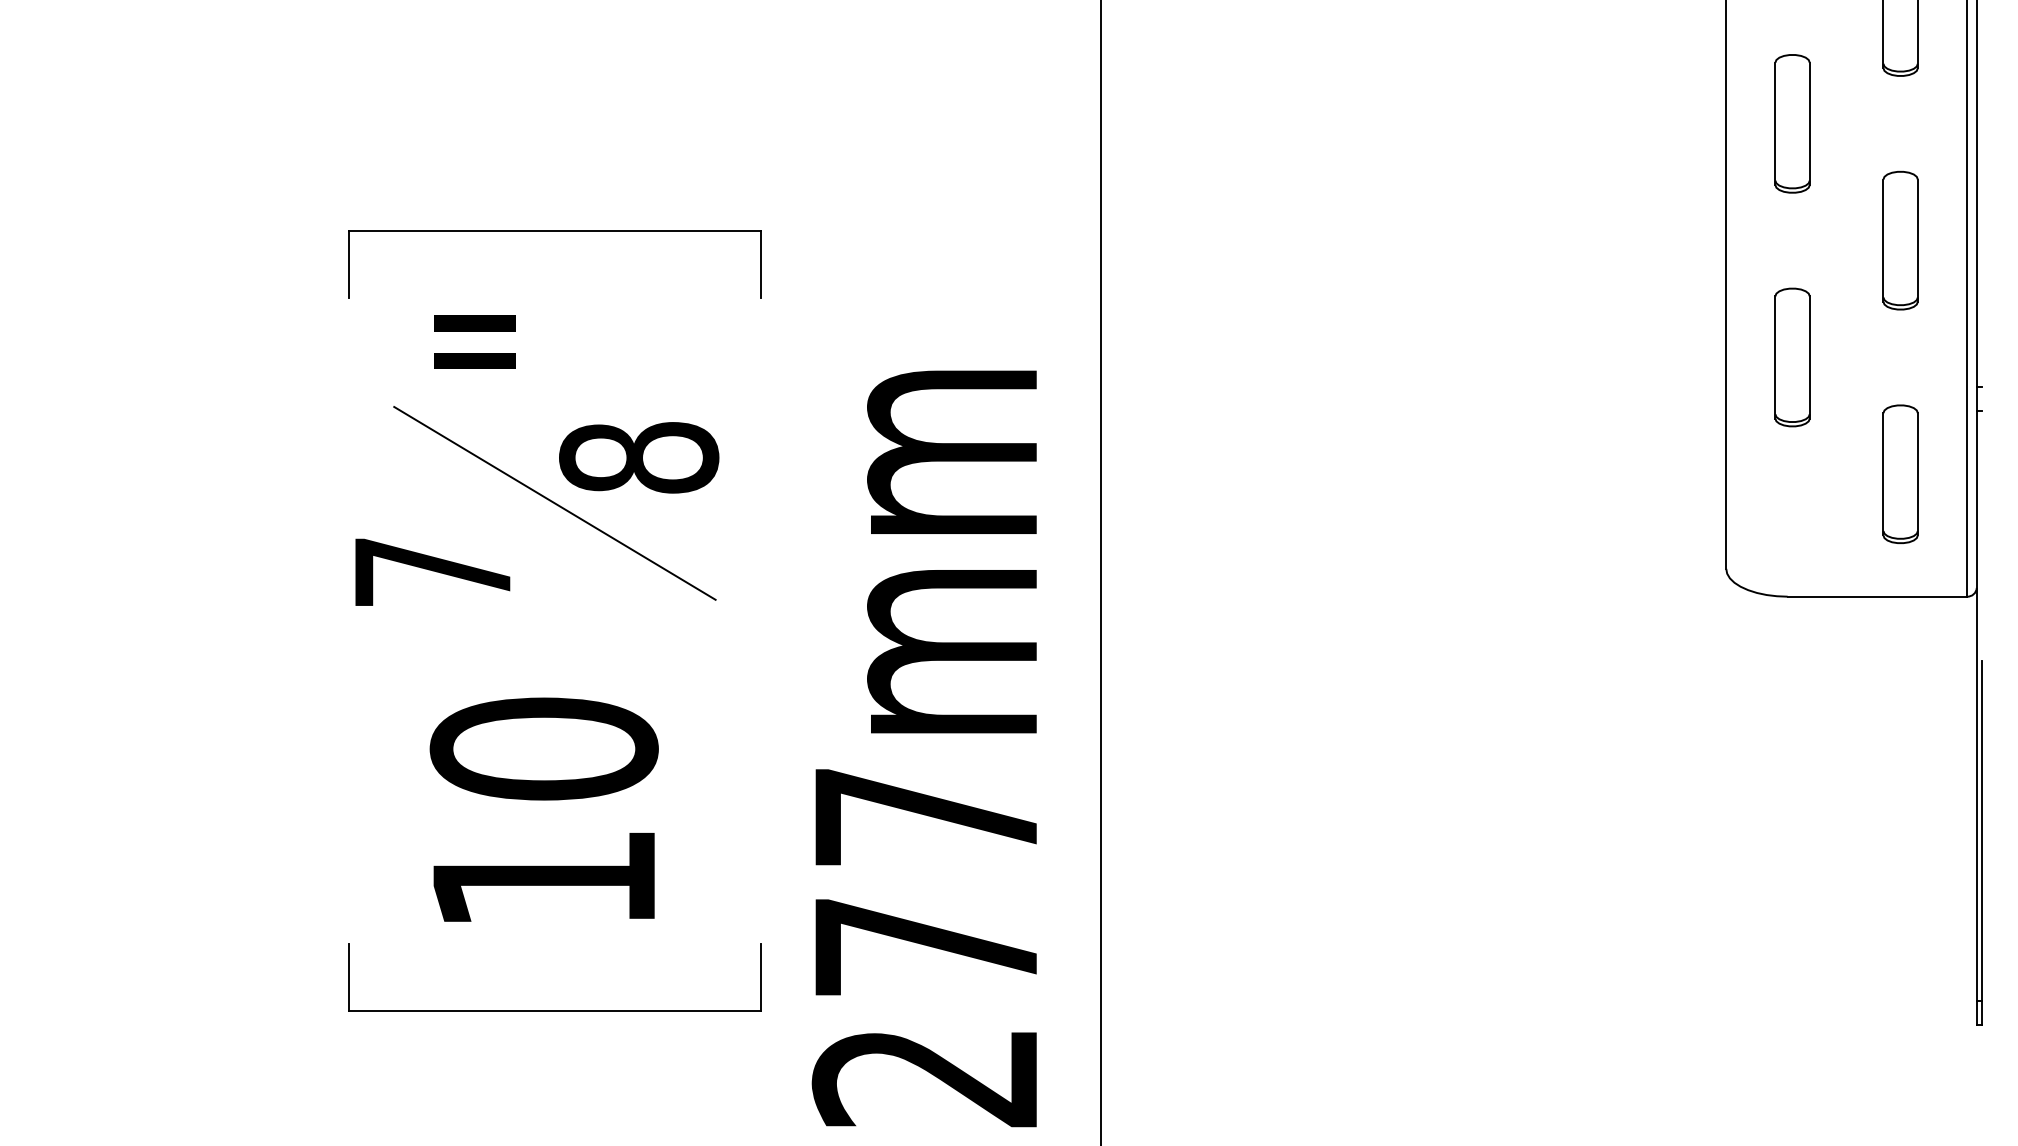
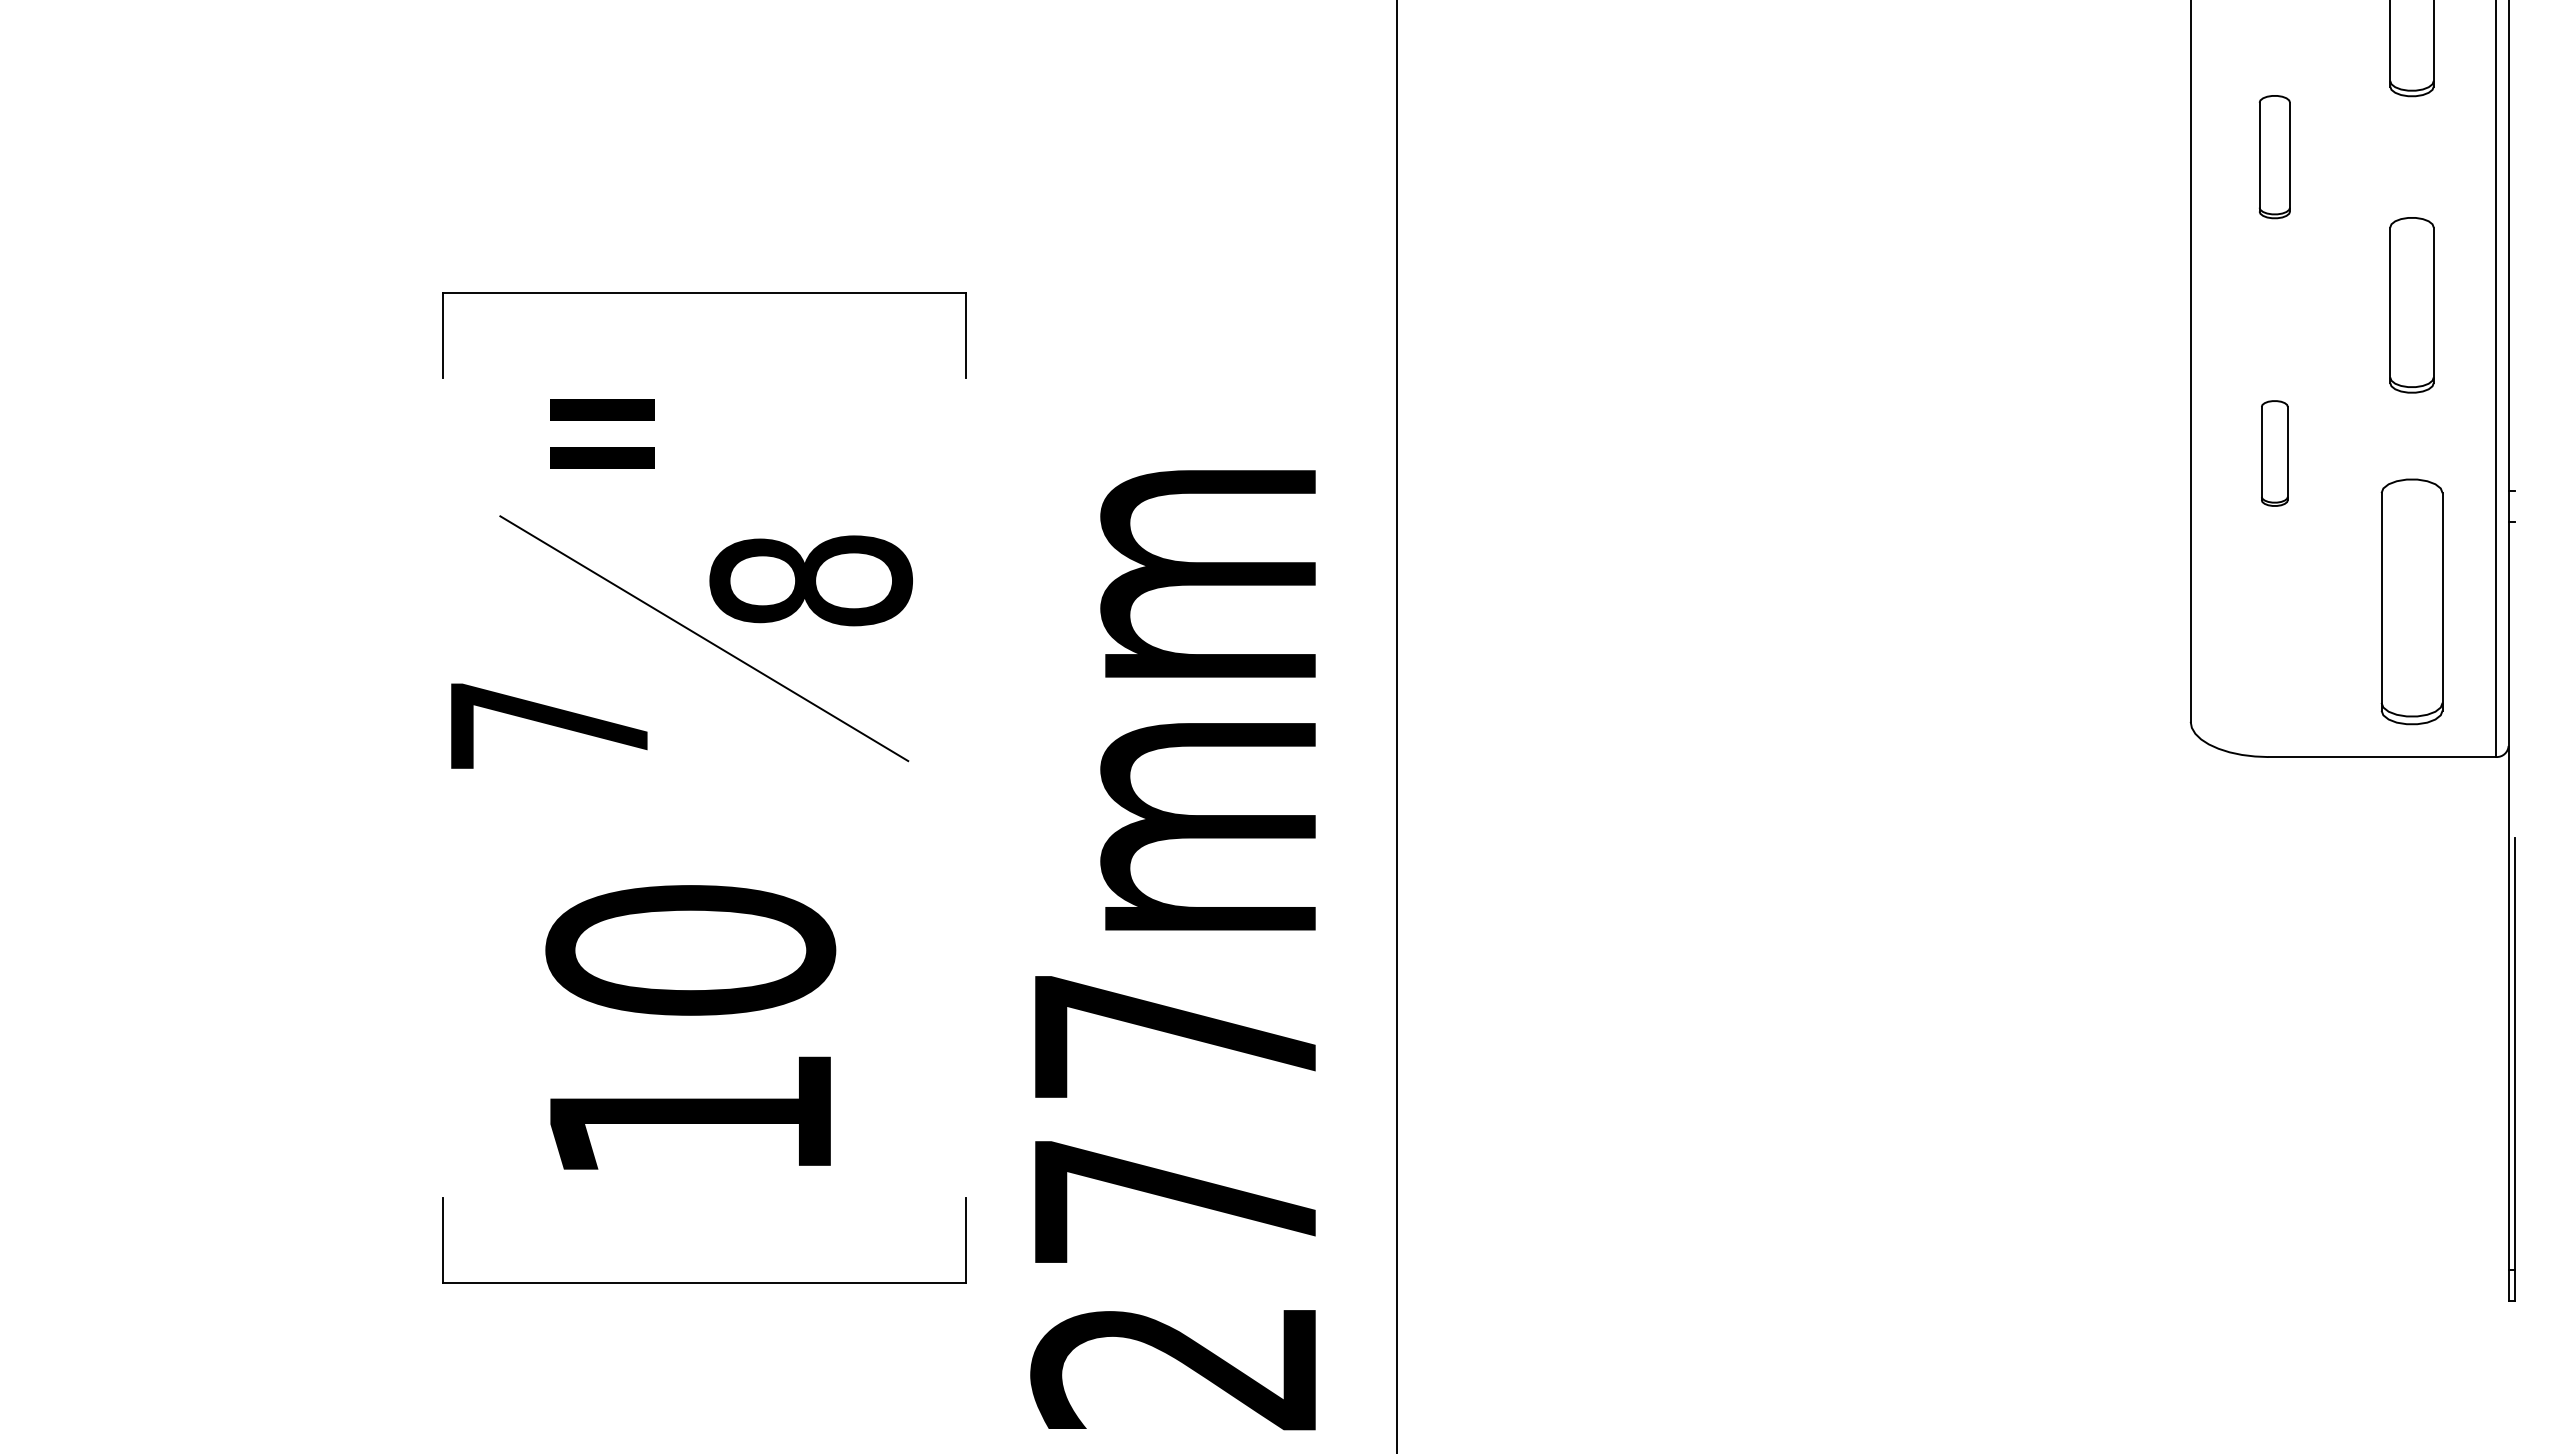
part: (1792, 123) -> (2274, 156), size x0.7
part: (1792, 357) -> (2274, 453), size x0.6
part: (1900, 473) -> (2411, 600), size x1.4

